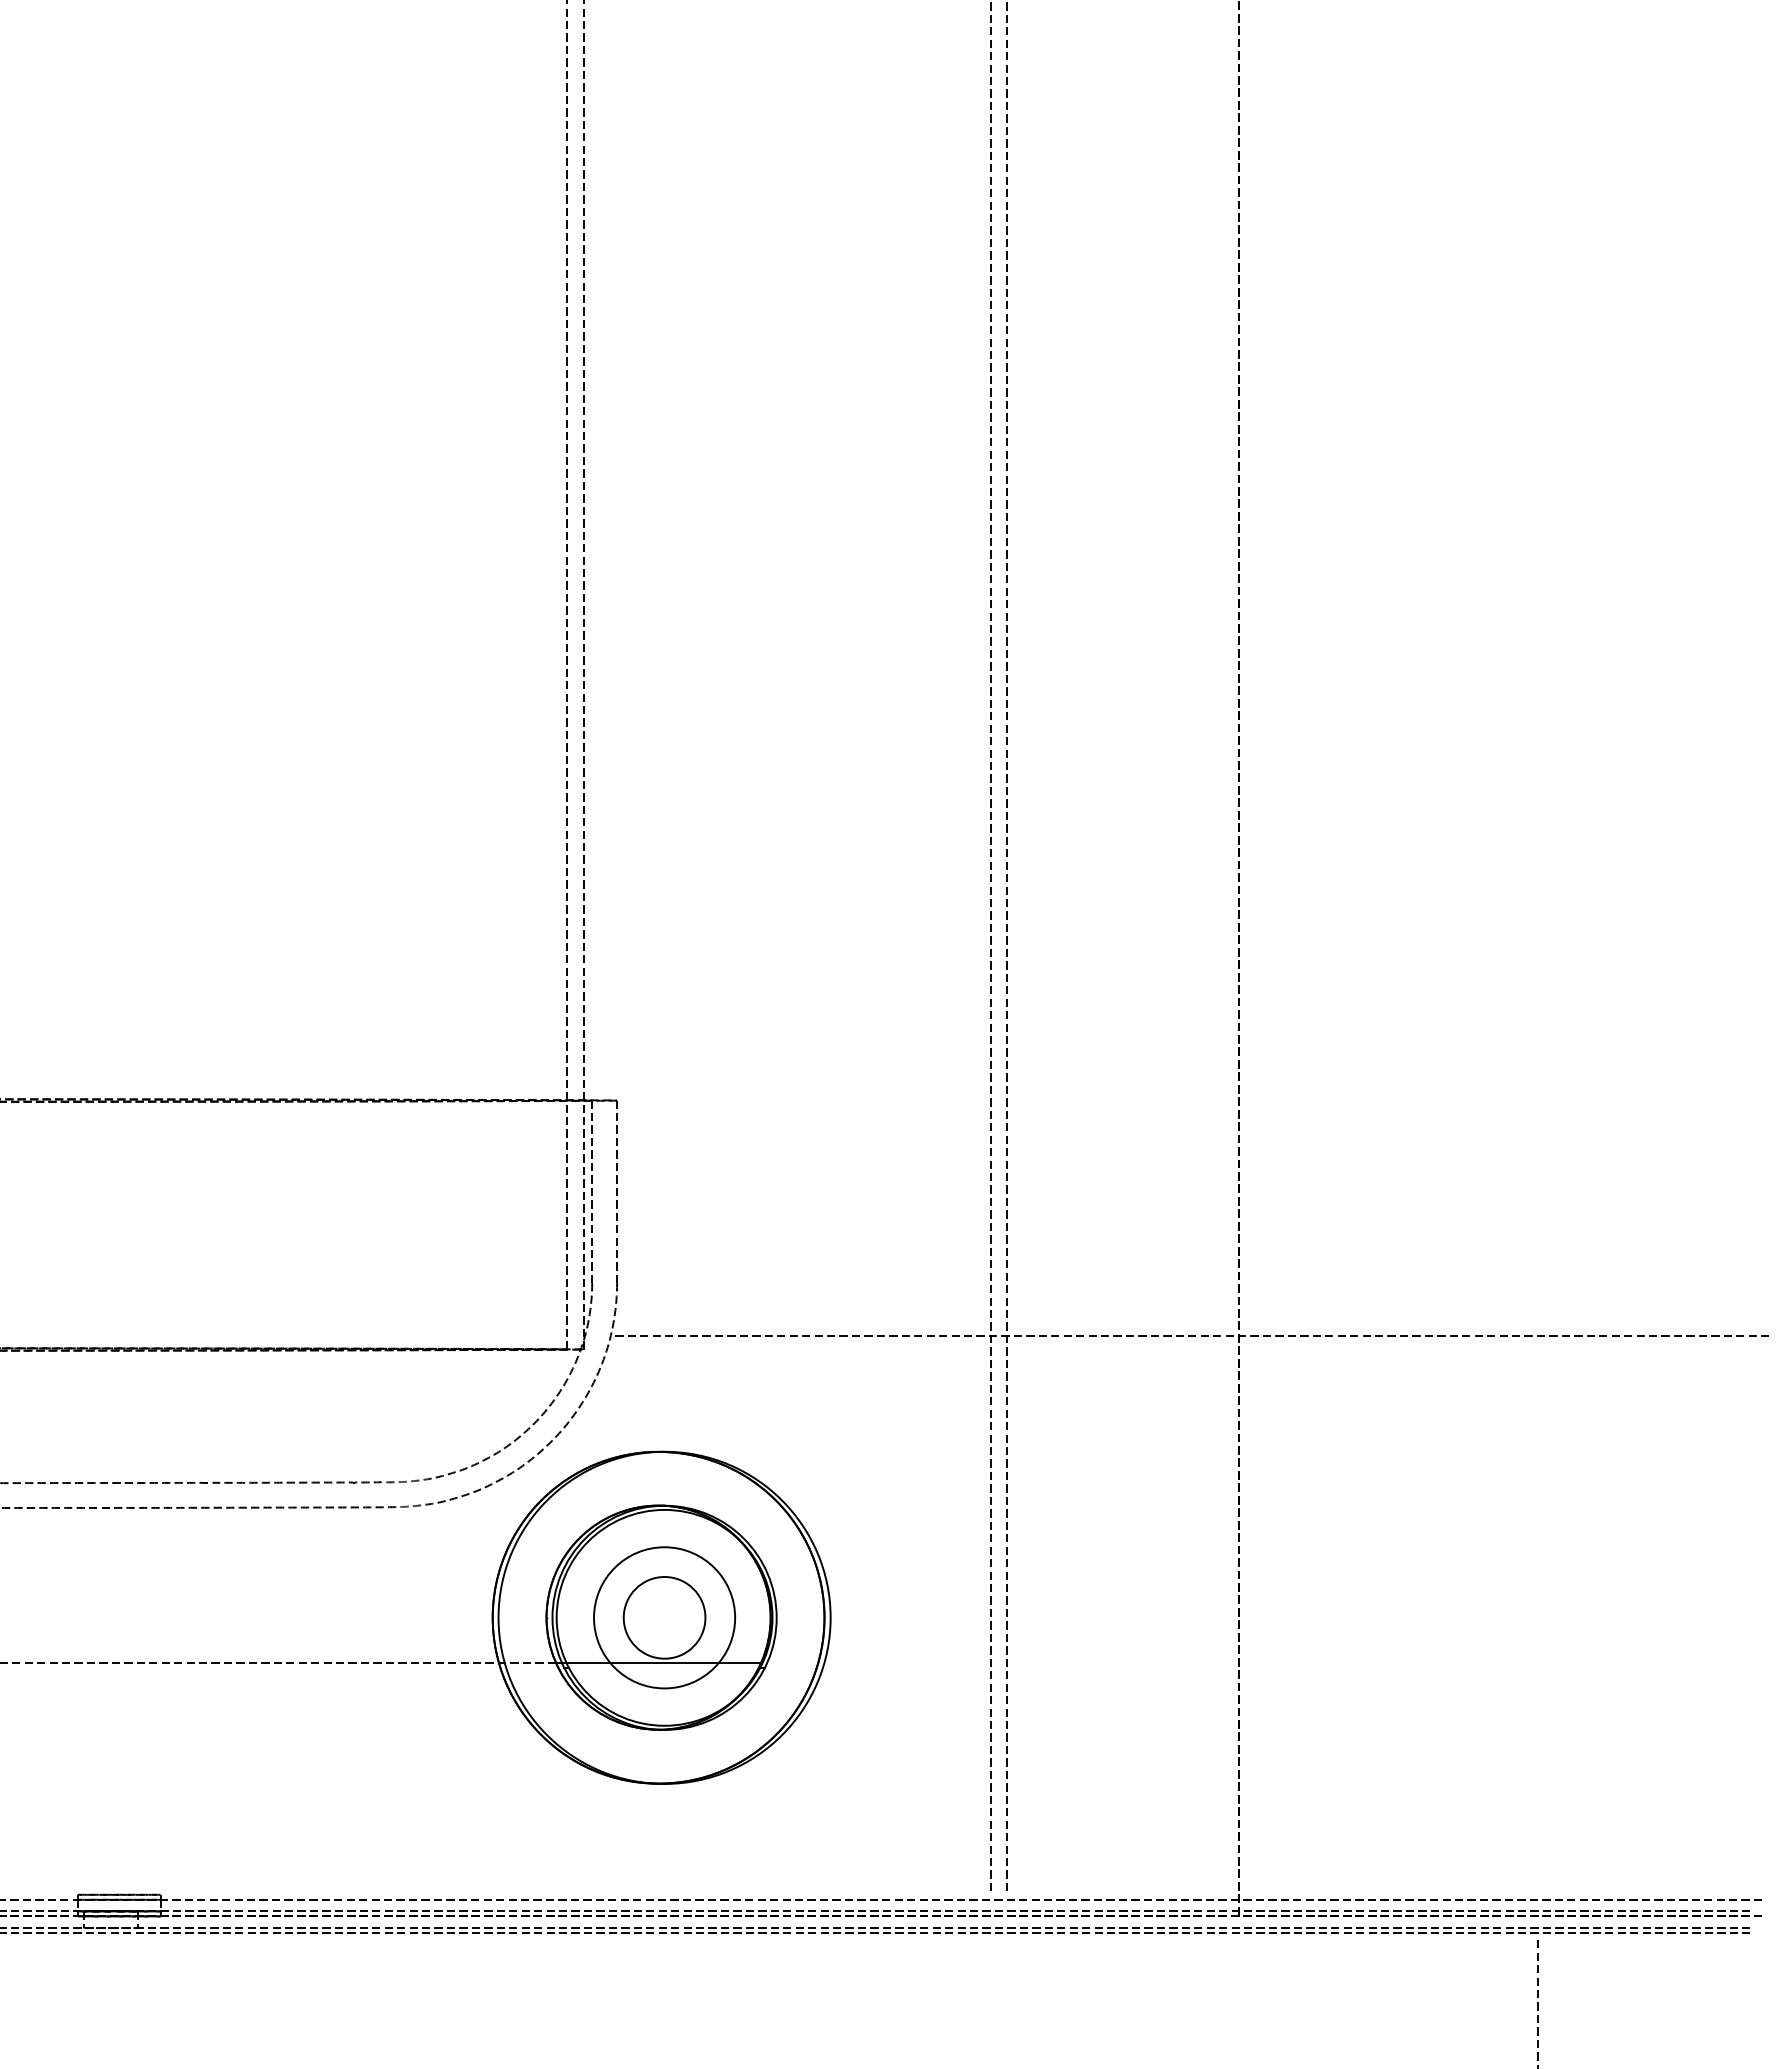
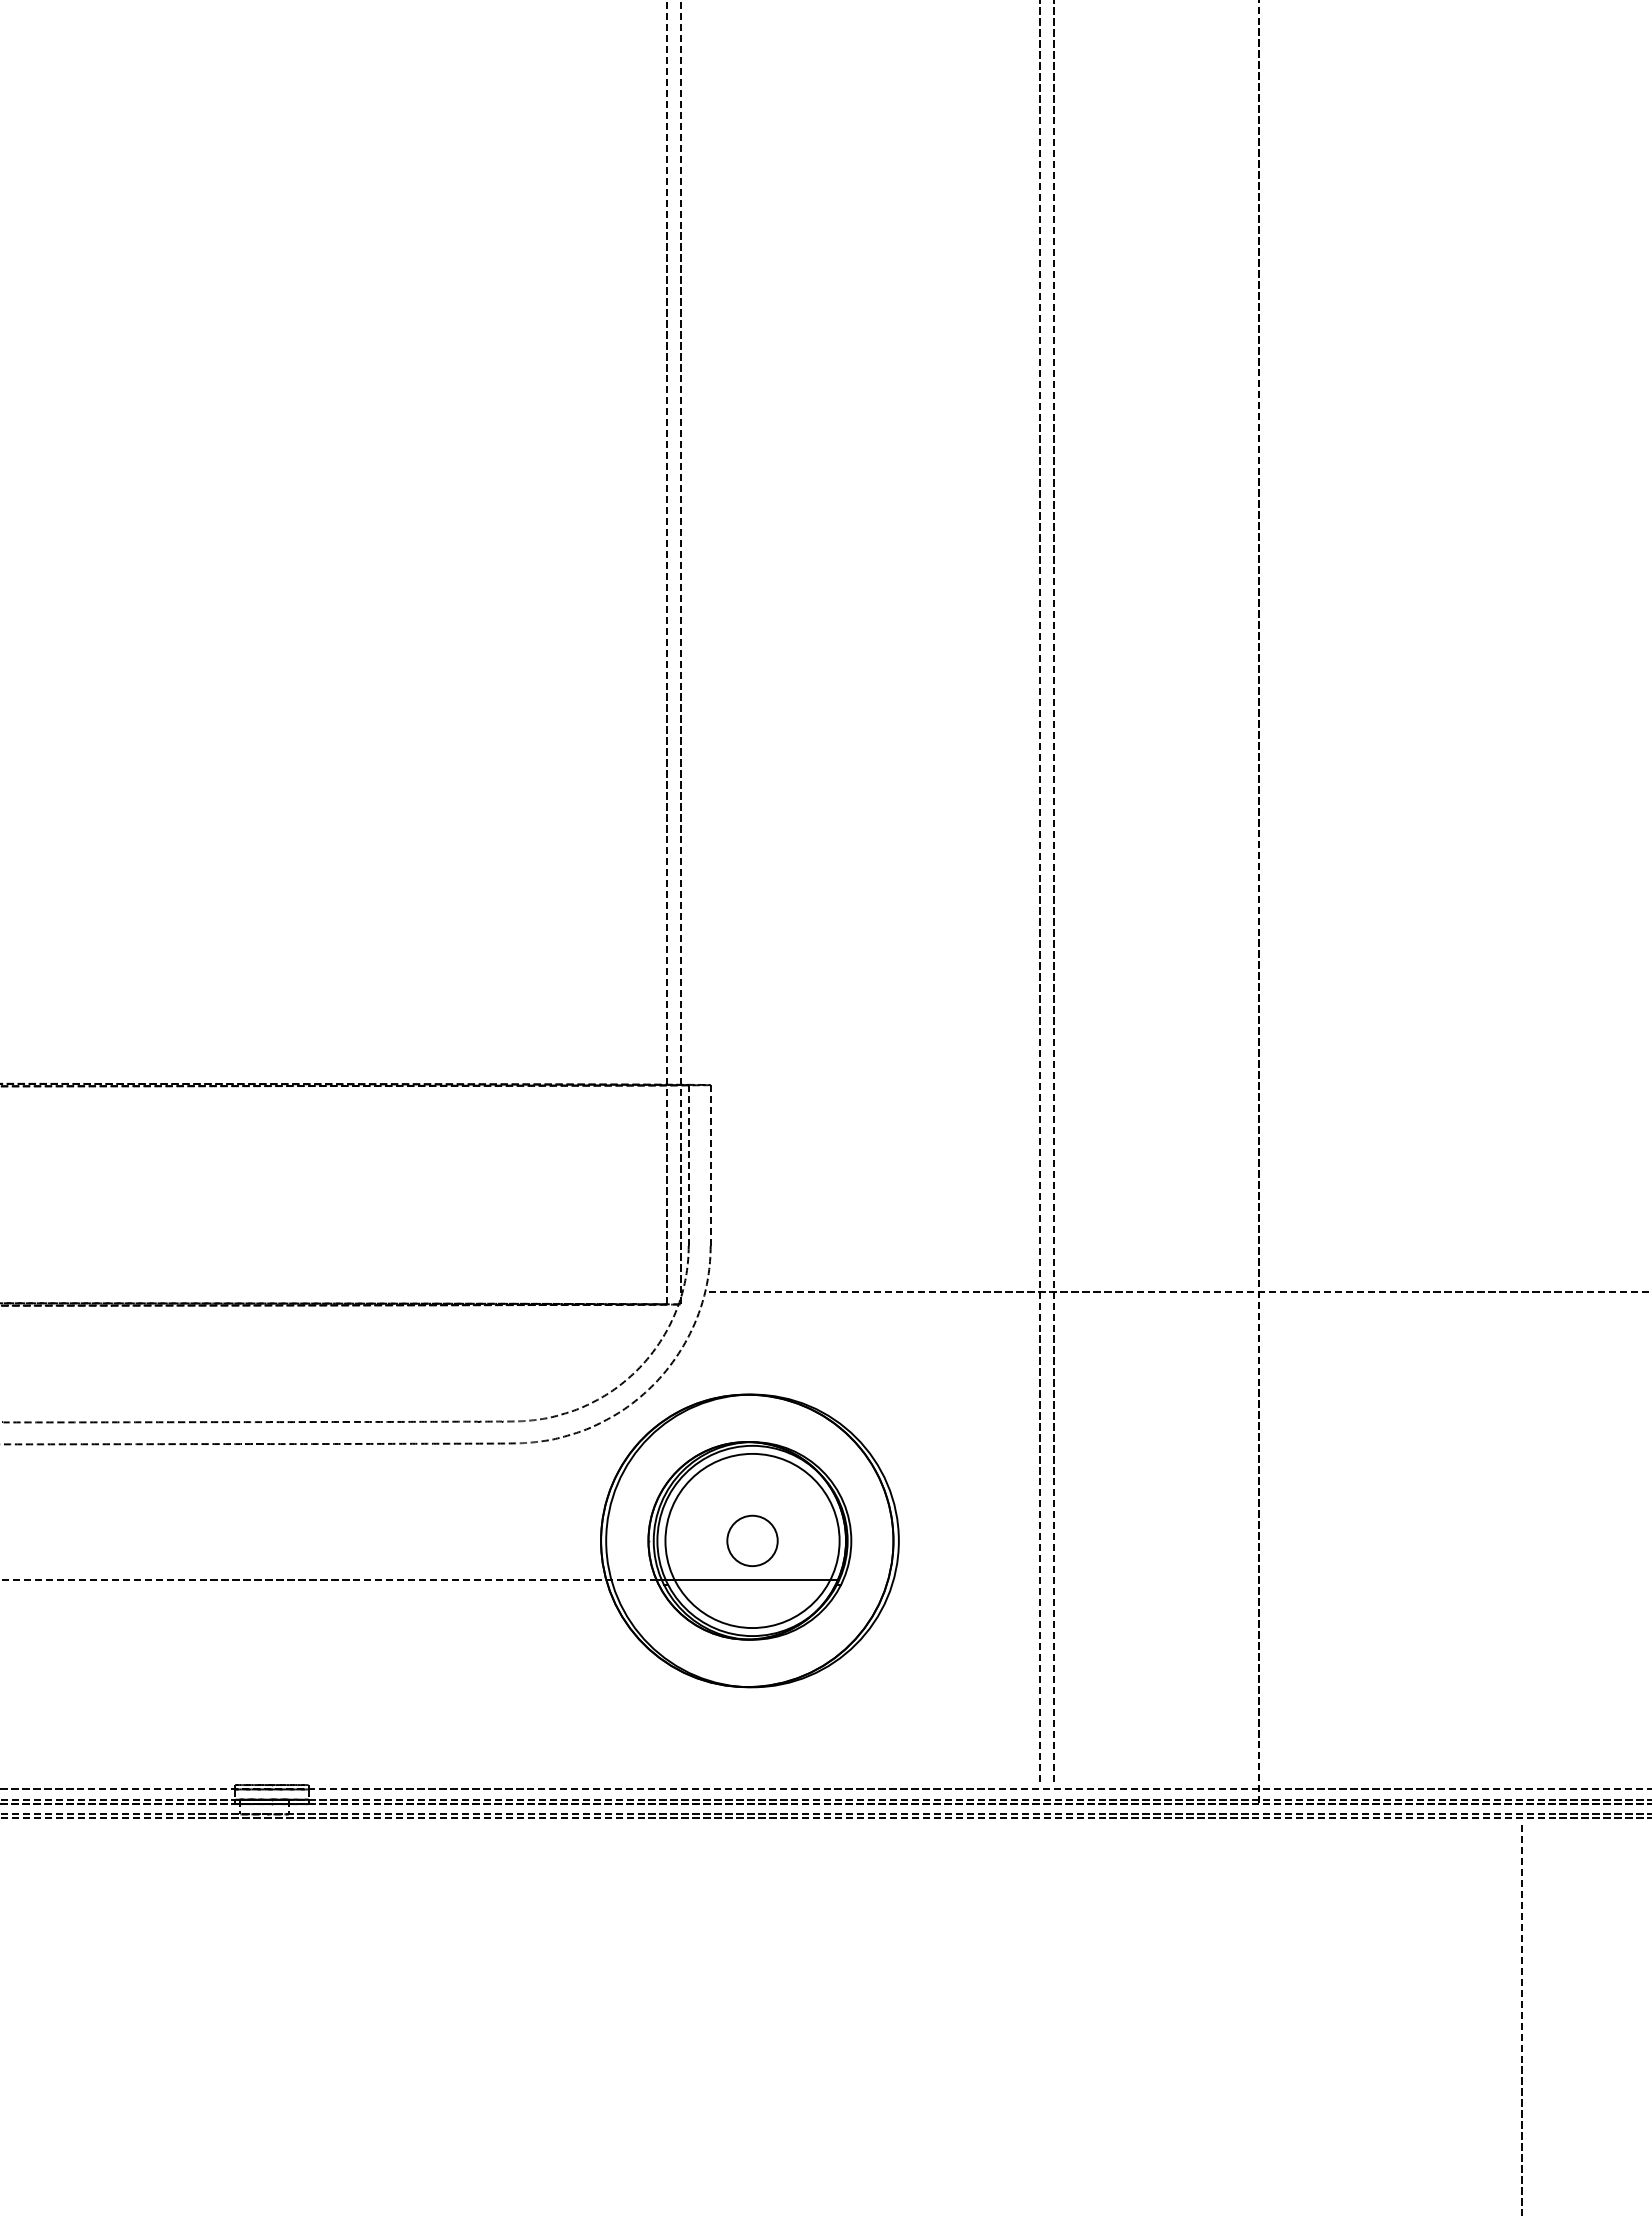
circle: (664, 1617) -> (752, 1540), size x0.7
circle: (664, 1617) -> (752, 1540), size x1.4

